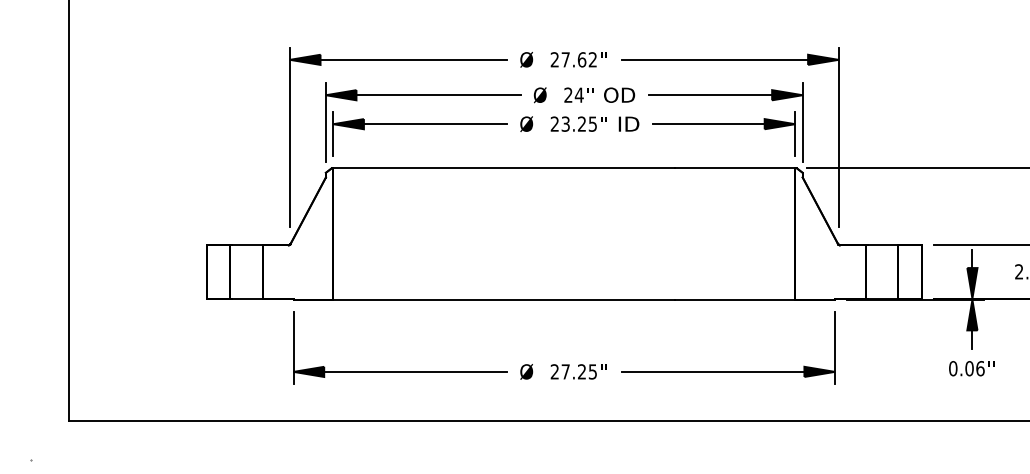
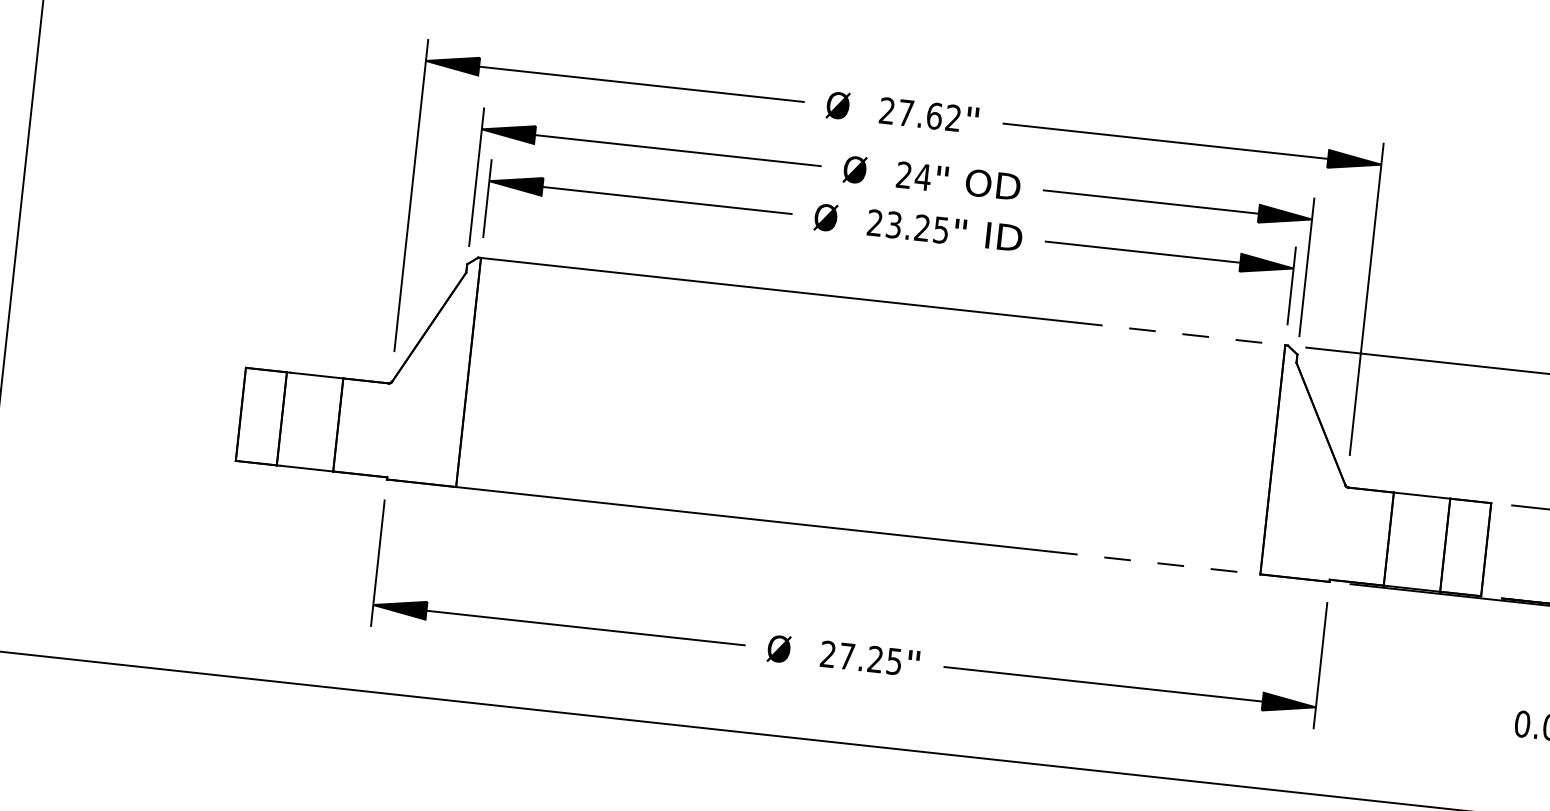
line: (735, 168) -> (1181, 334), solid -> dashed
line: (735, 299) -> (1156, 562), solid -> dashed

